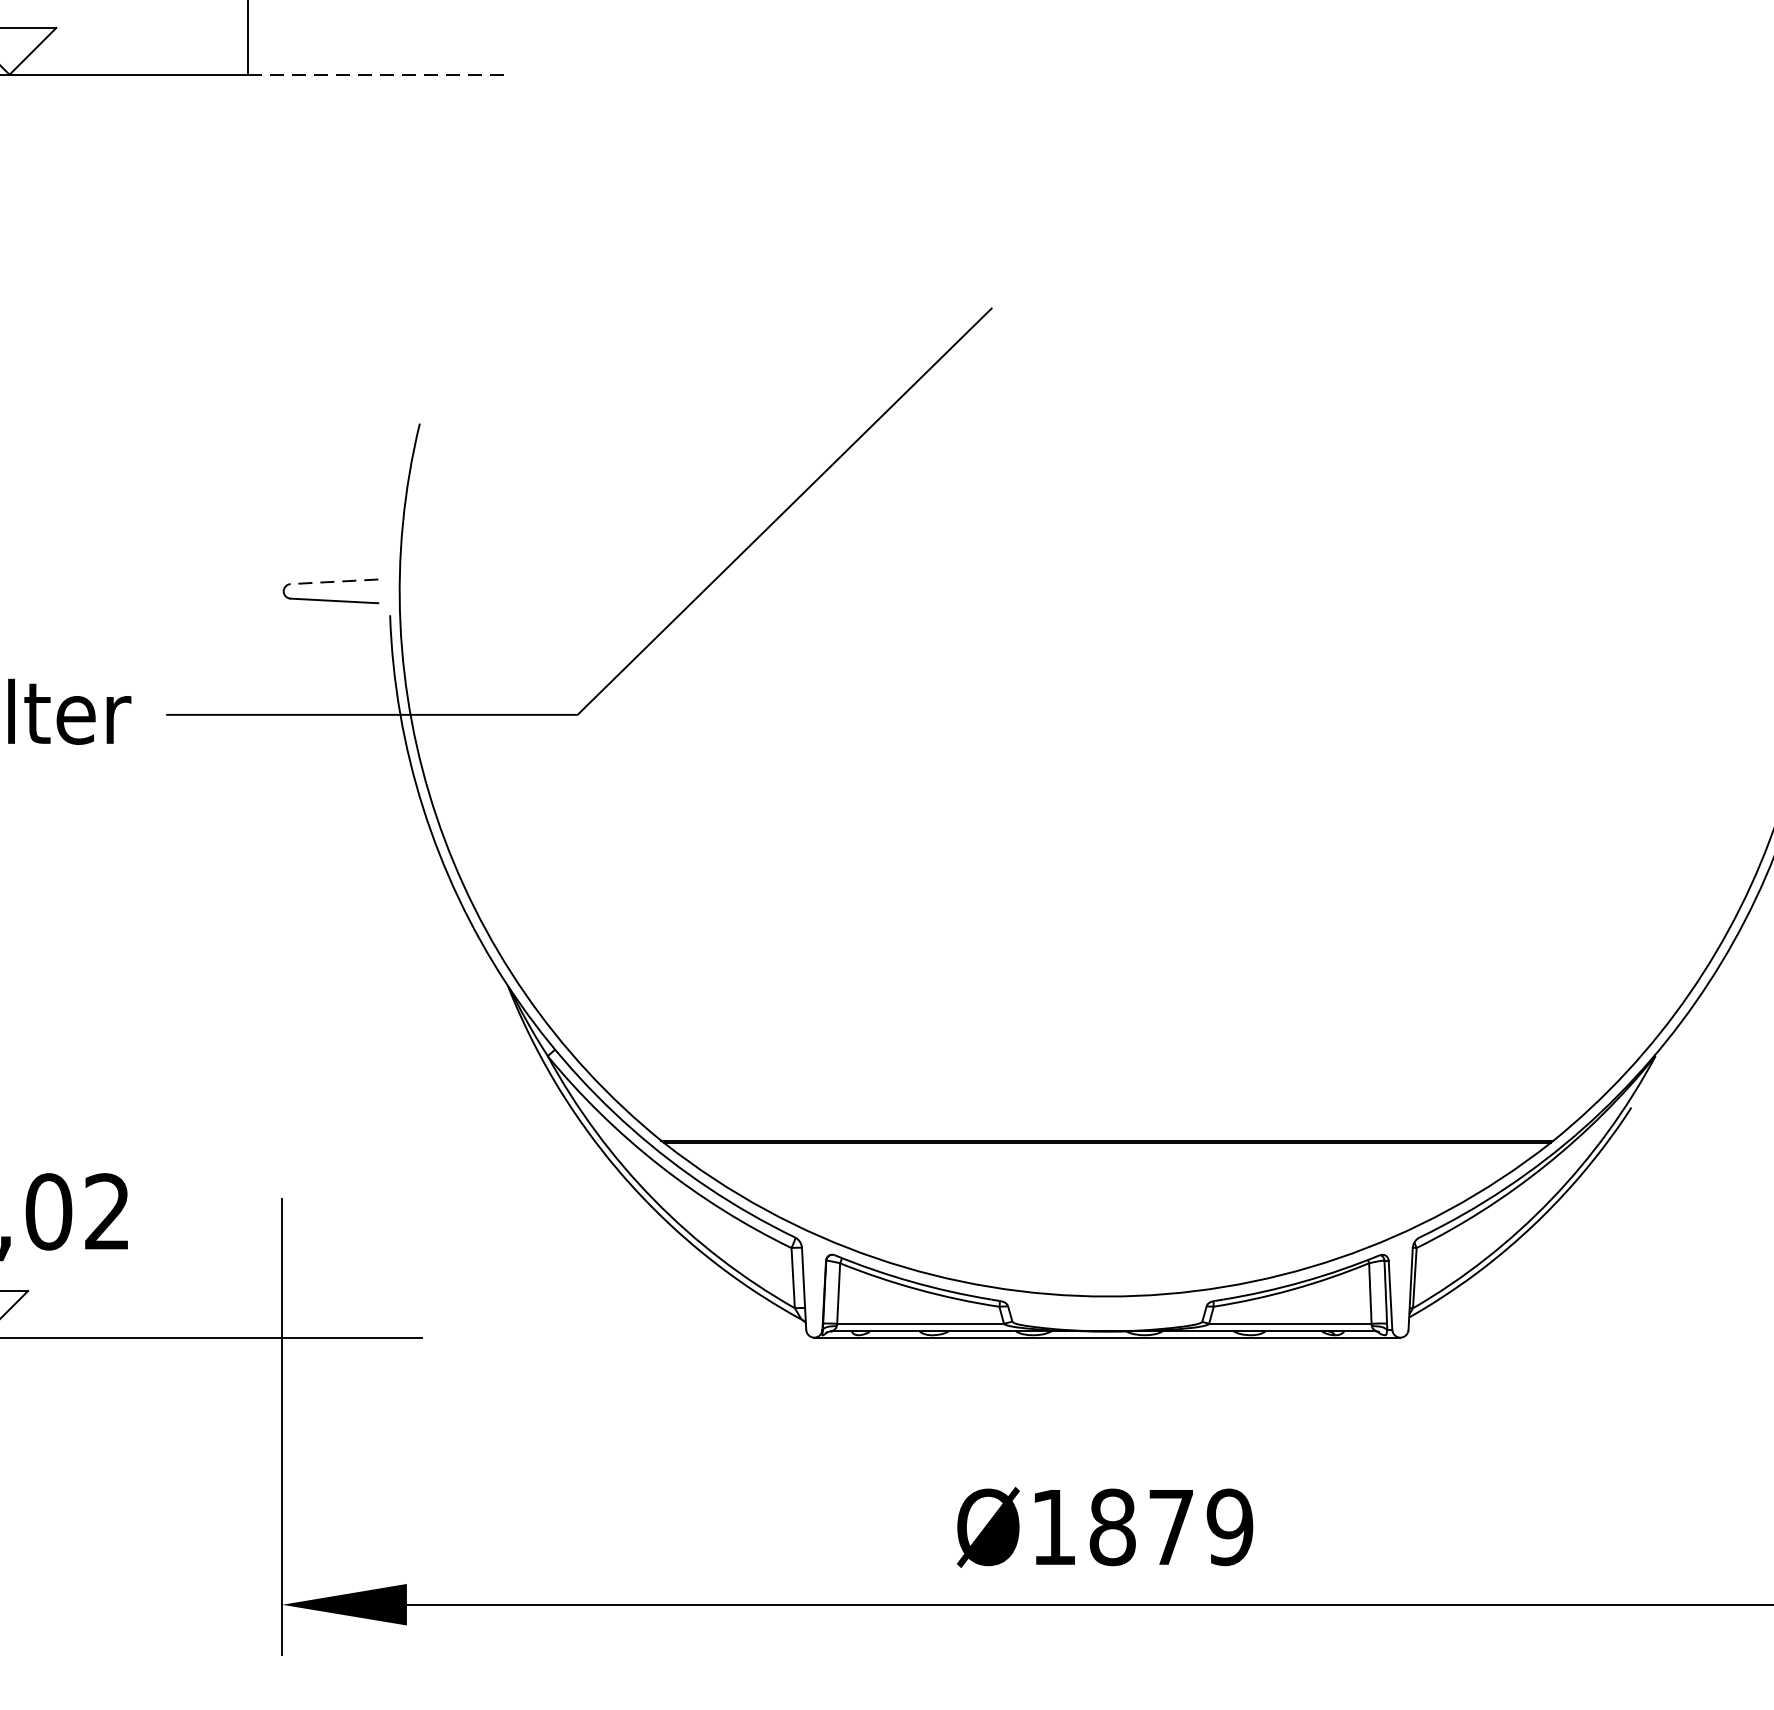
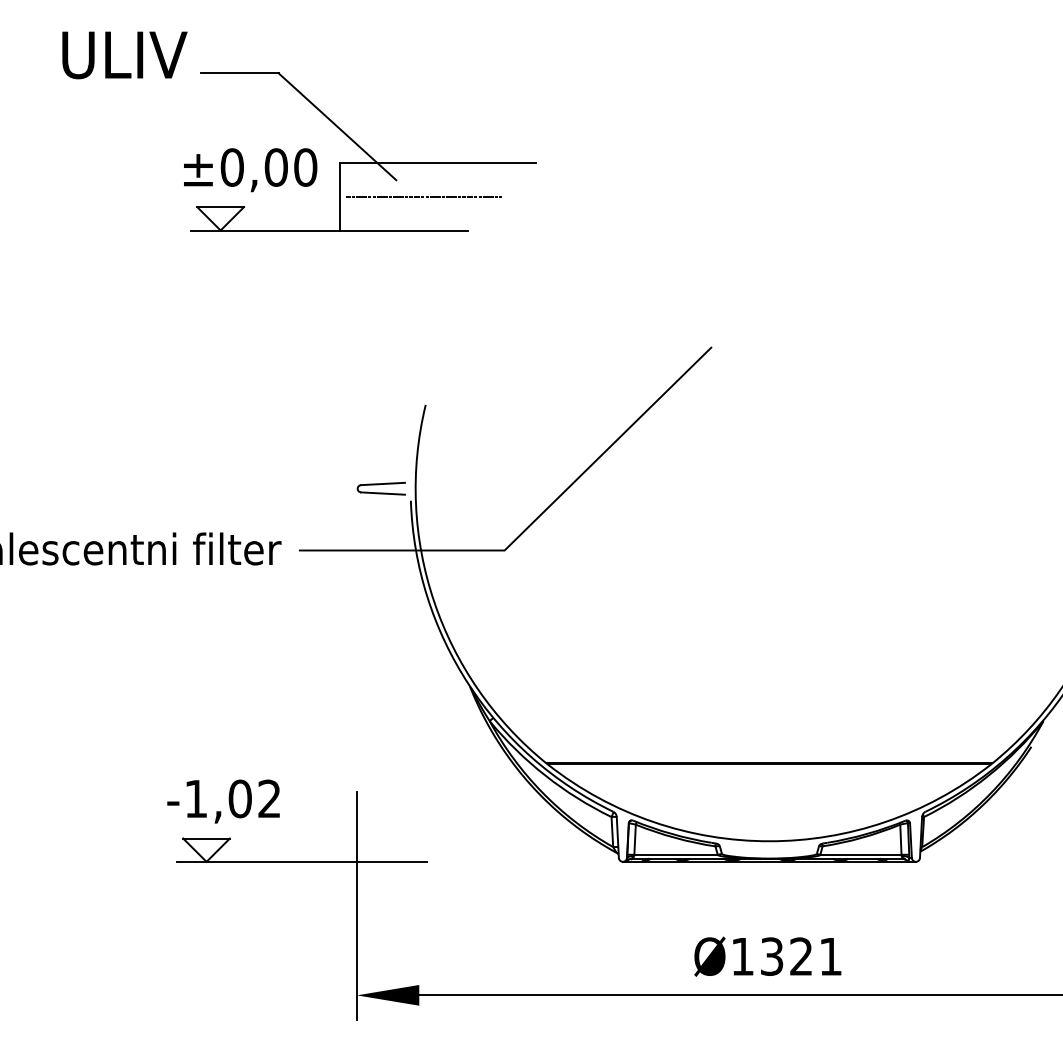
line: (415, 6) -> (423, 196), added
line: (375, 74) -> (403, 230), dashed -> solid
line: (335, 580) -> (383, 483), dashed -> solid
text: (1171, 1527) -> (801, 956), Ø1879 -> Ø1321

